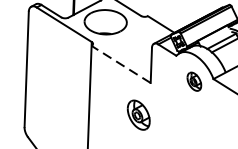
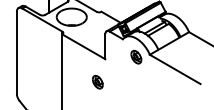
line: (120, 63) -> (83, 46), dashed -> solid
part: (138, 113) -> (97, 81), size x0.62

